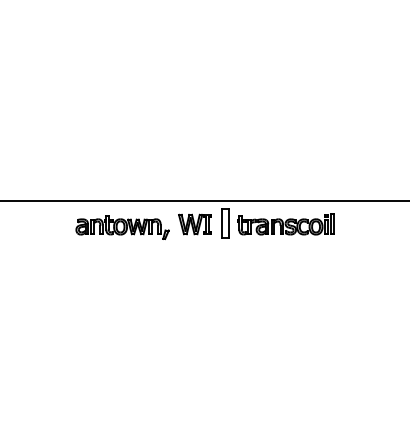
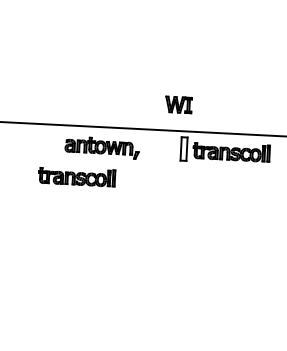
part: (194, 224) -> (178, 104), moved
part: (92, 265) -> (76, 176), added

